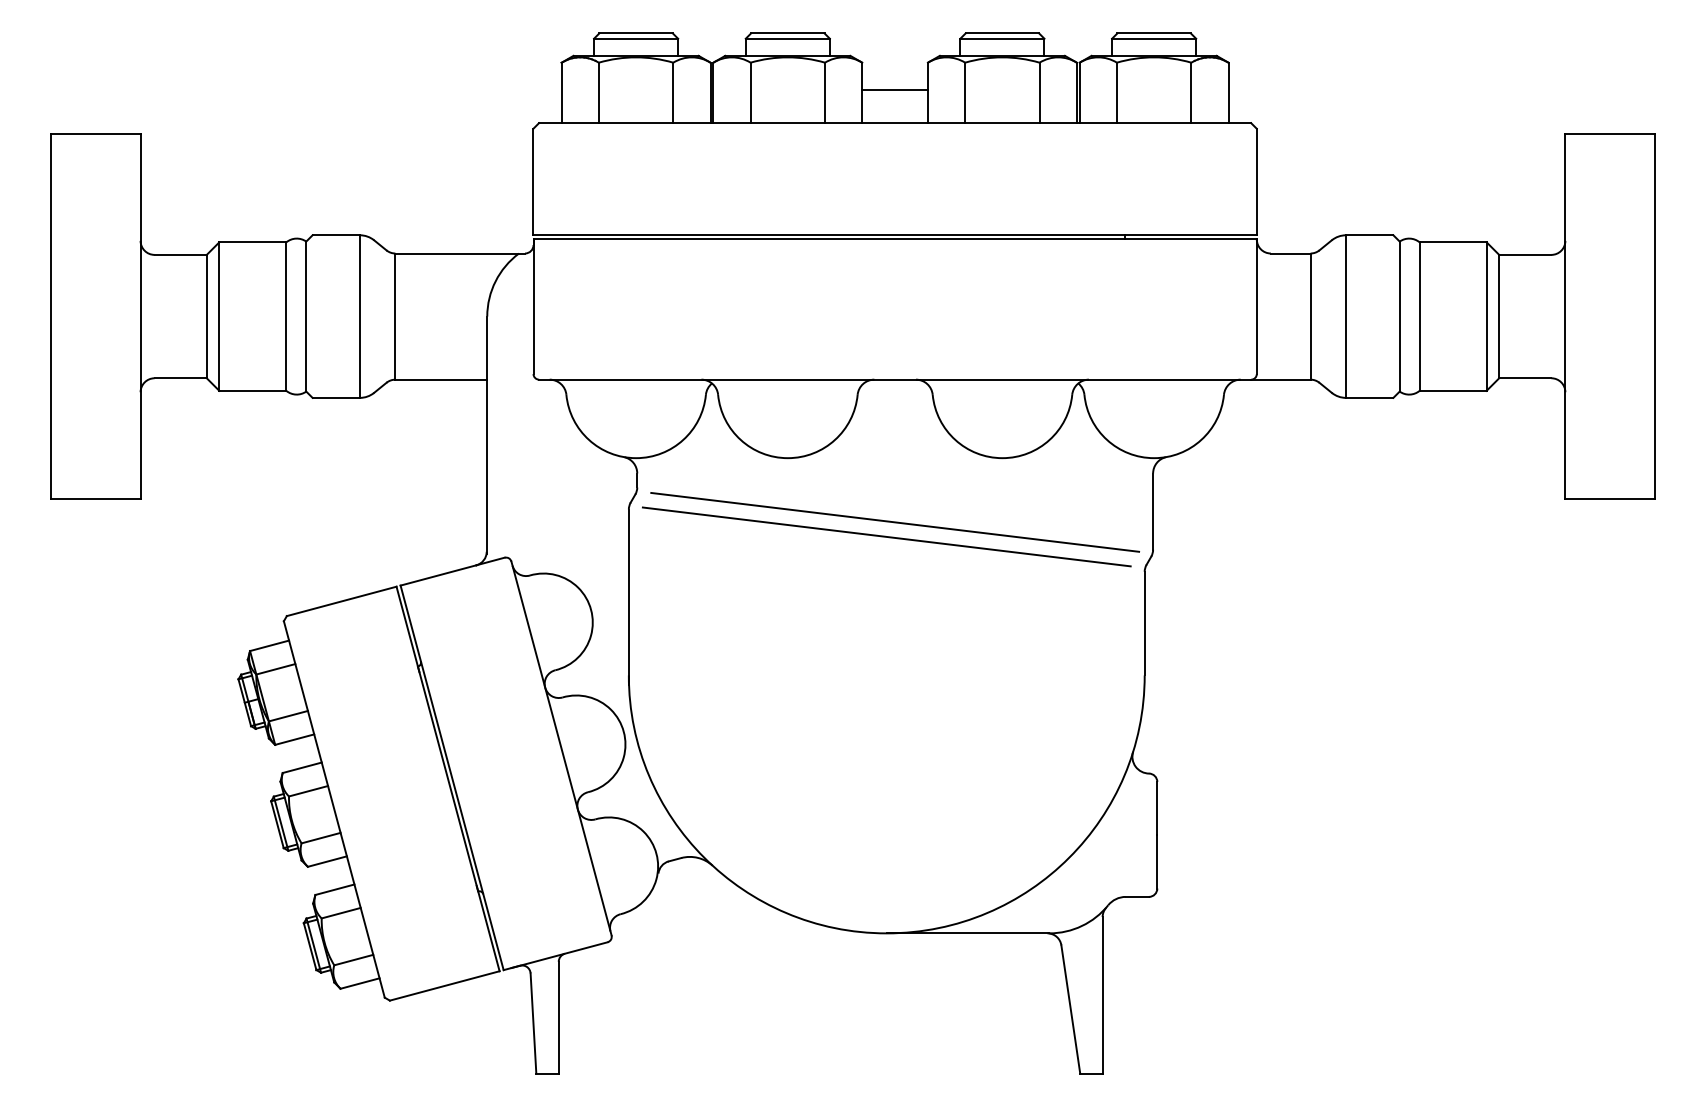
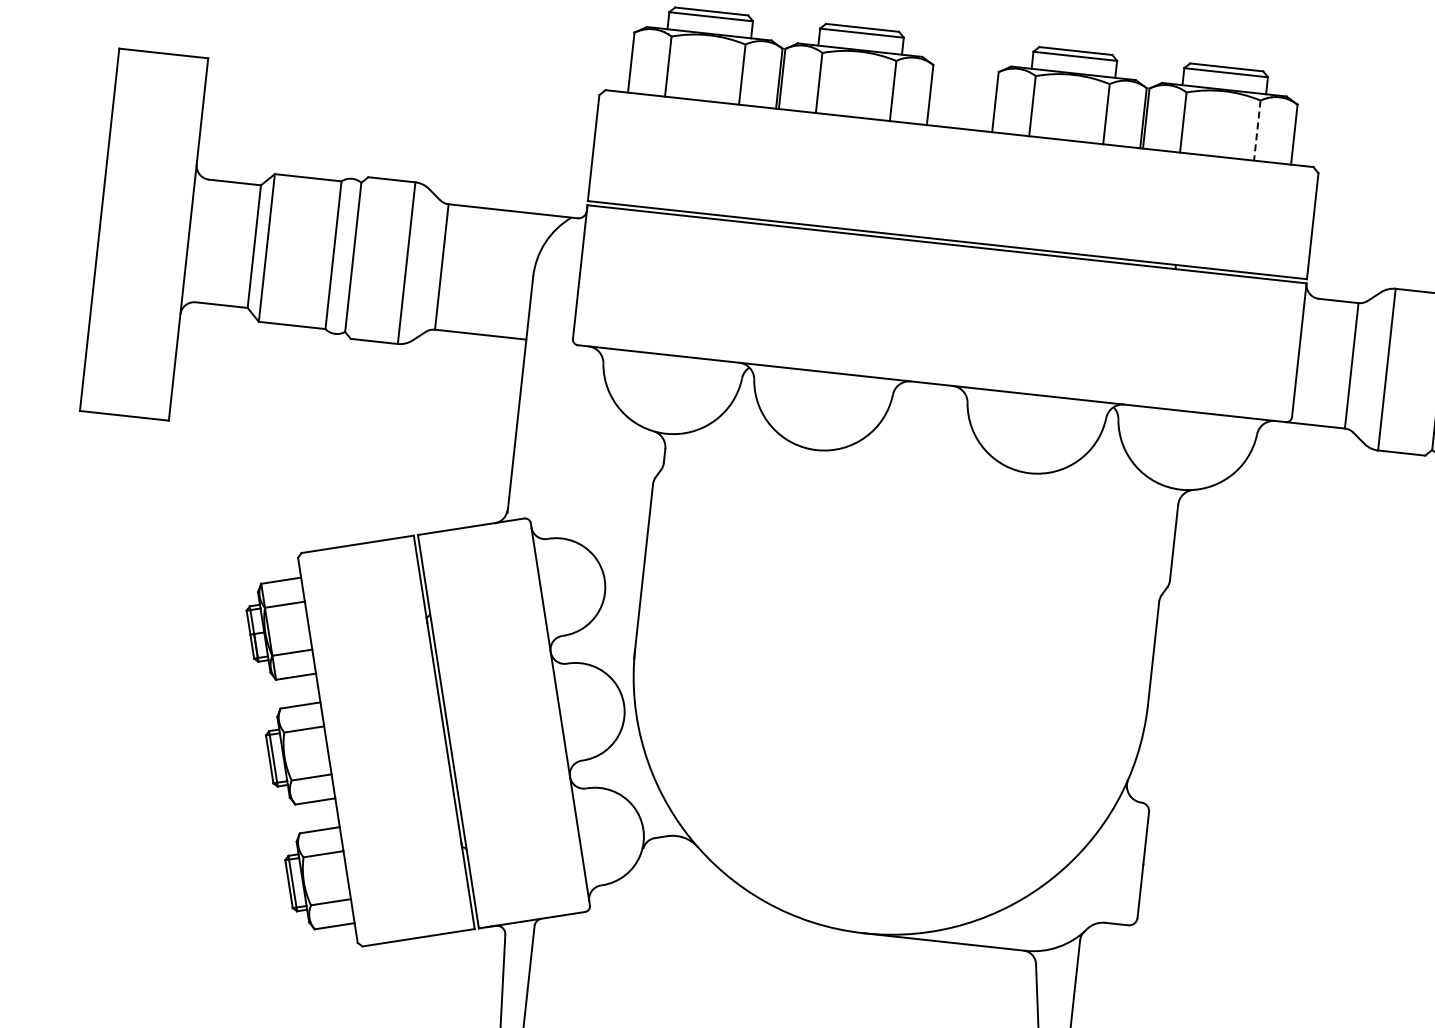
line: (894, 90) -> (962, 96), removed
line: (1191, 93) -> (1257, 131), solid -> dashed
line: (895, 521) -> (916, 524), removed
line: (886, 536) -> (906, 538), removed

